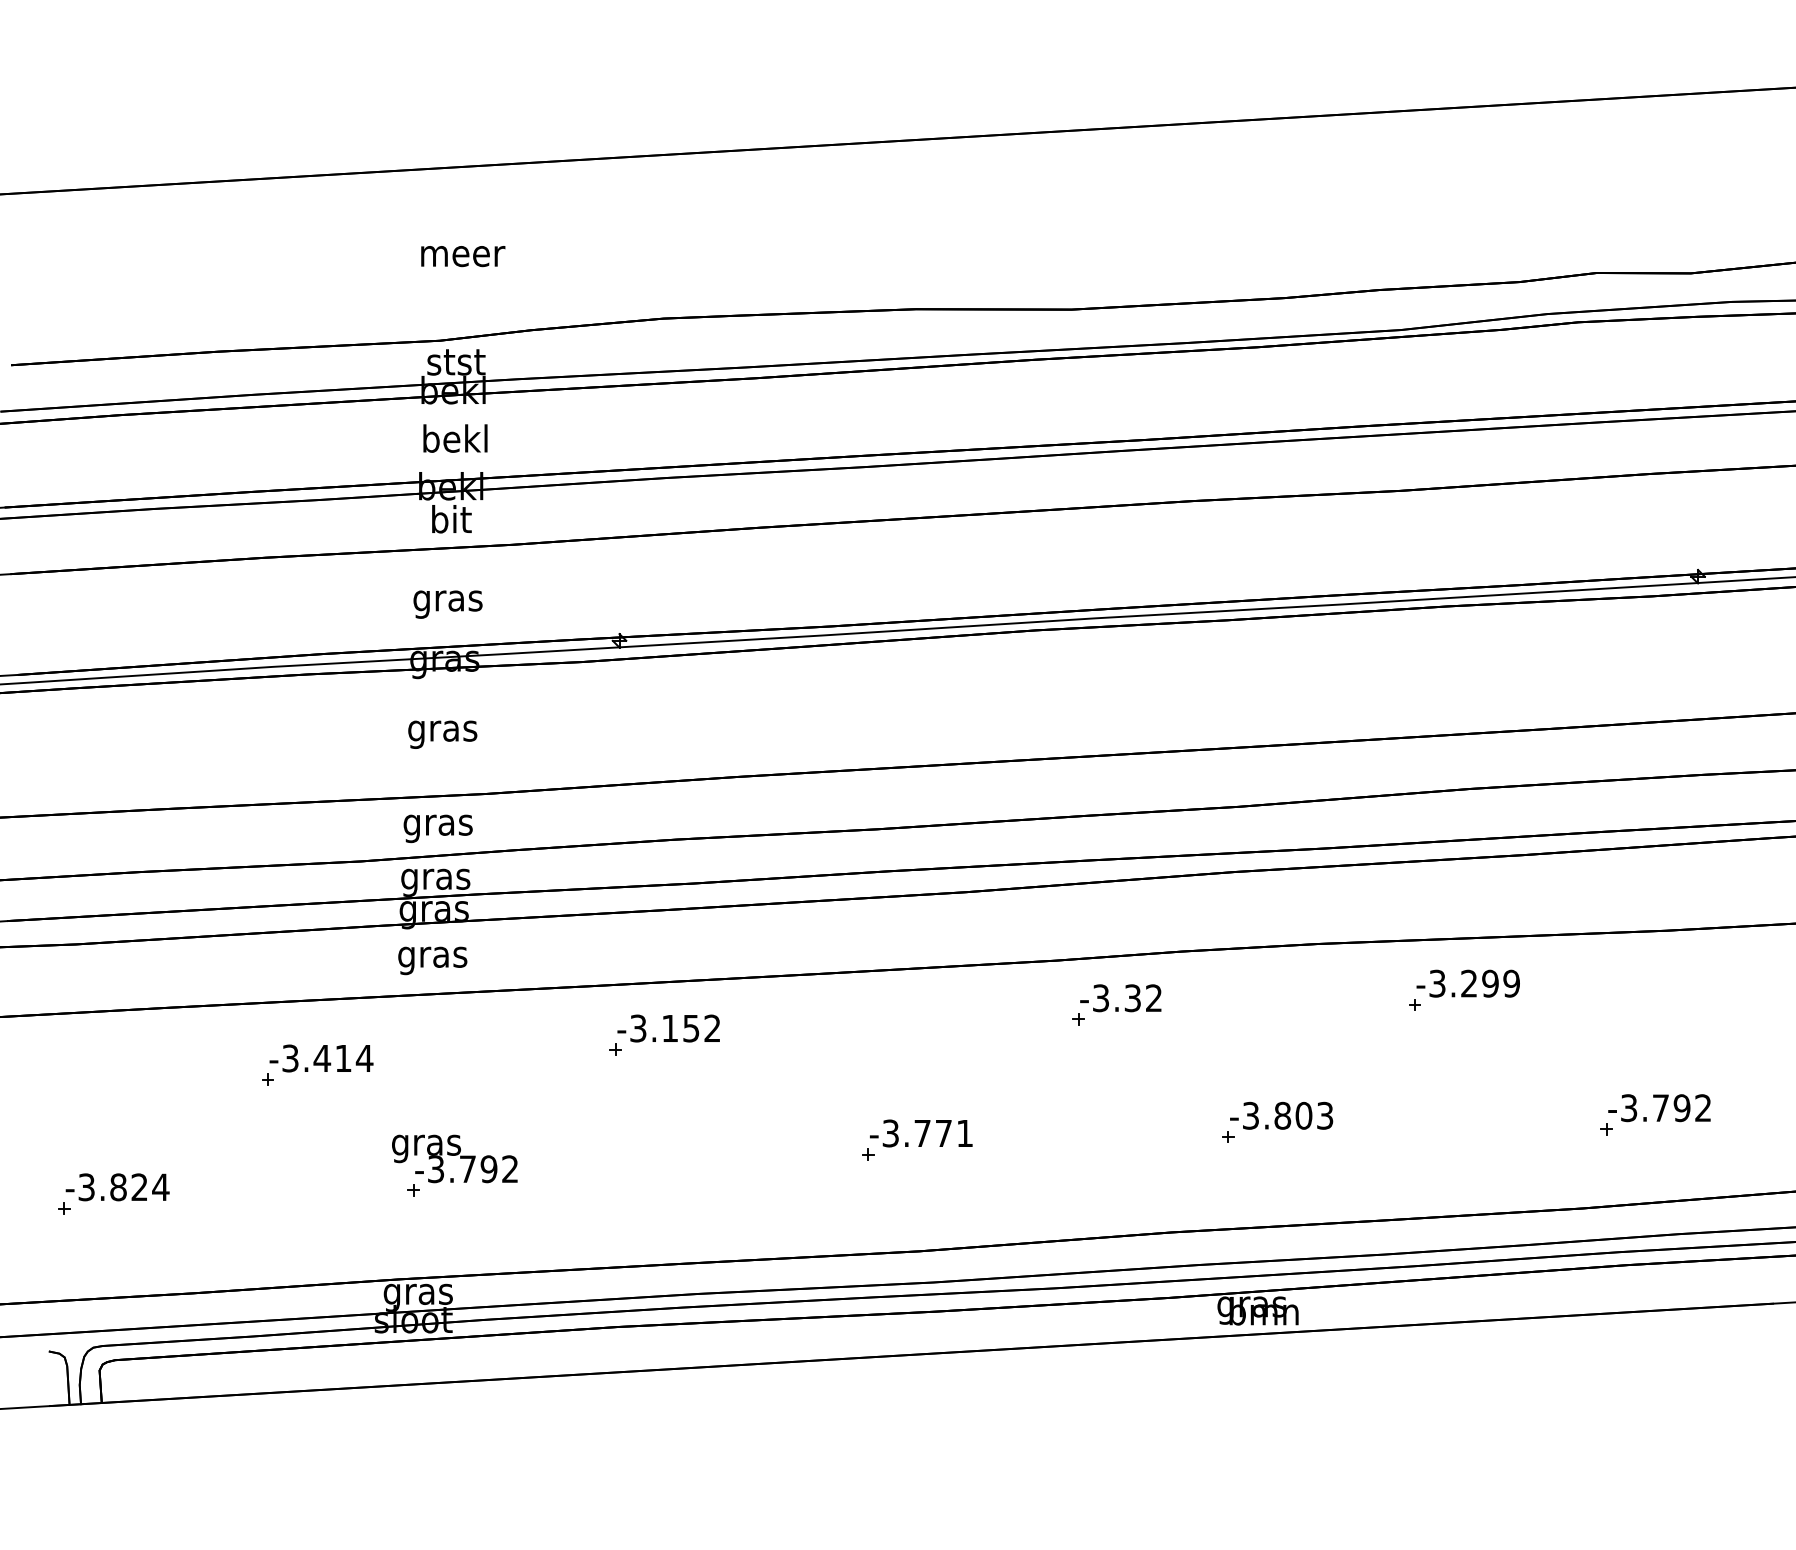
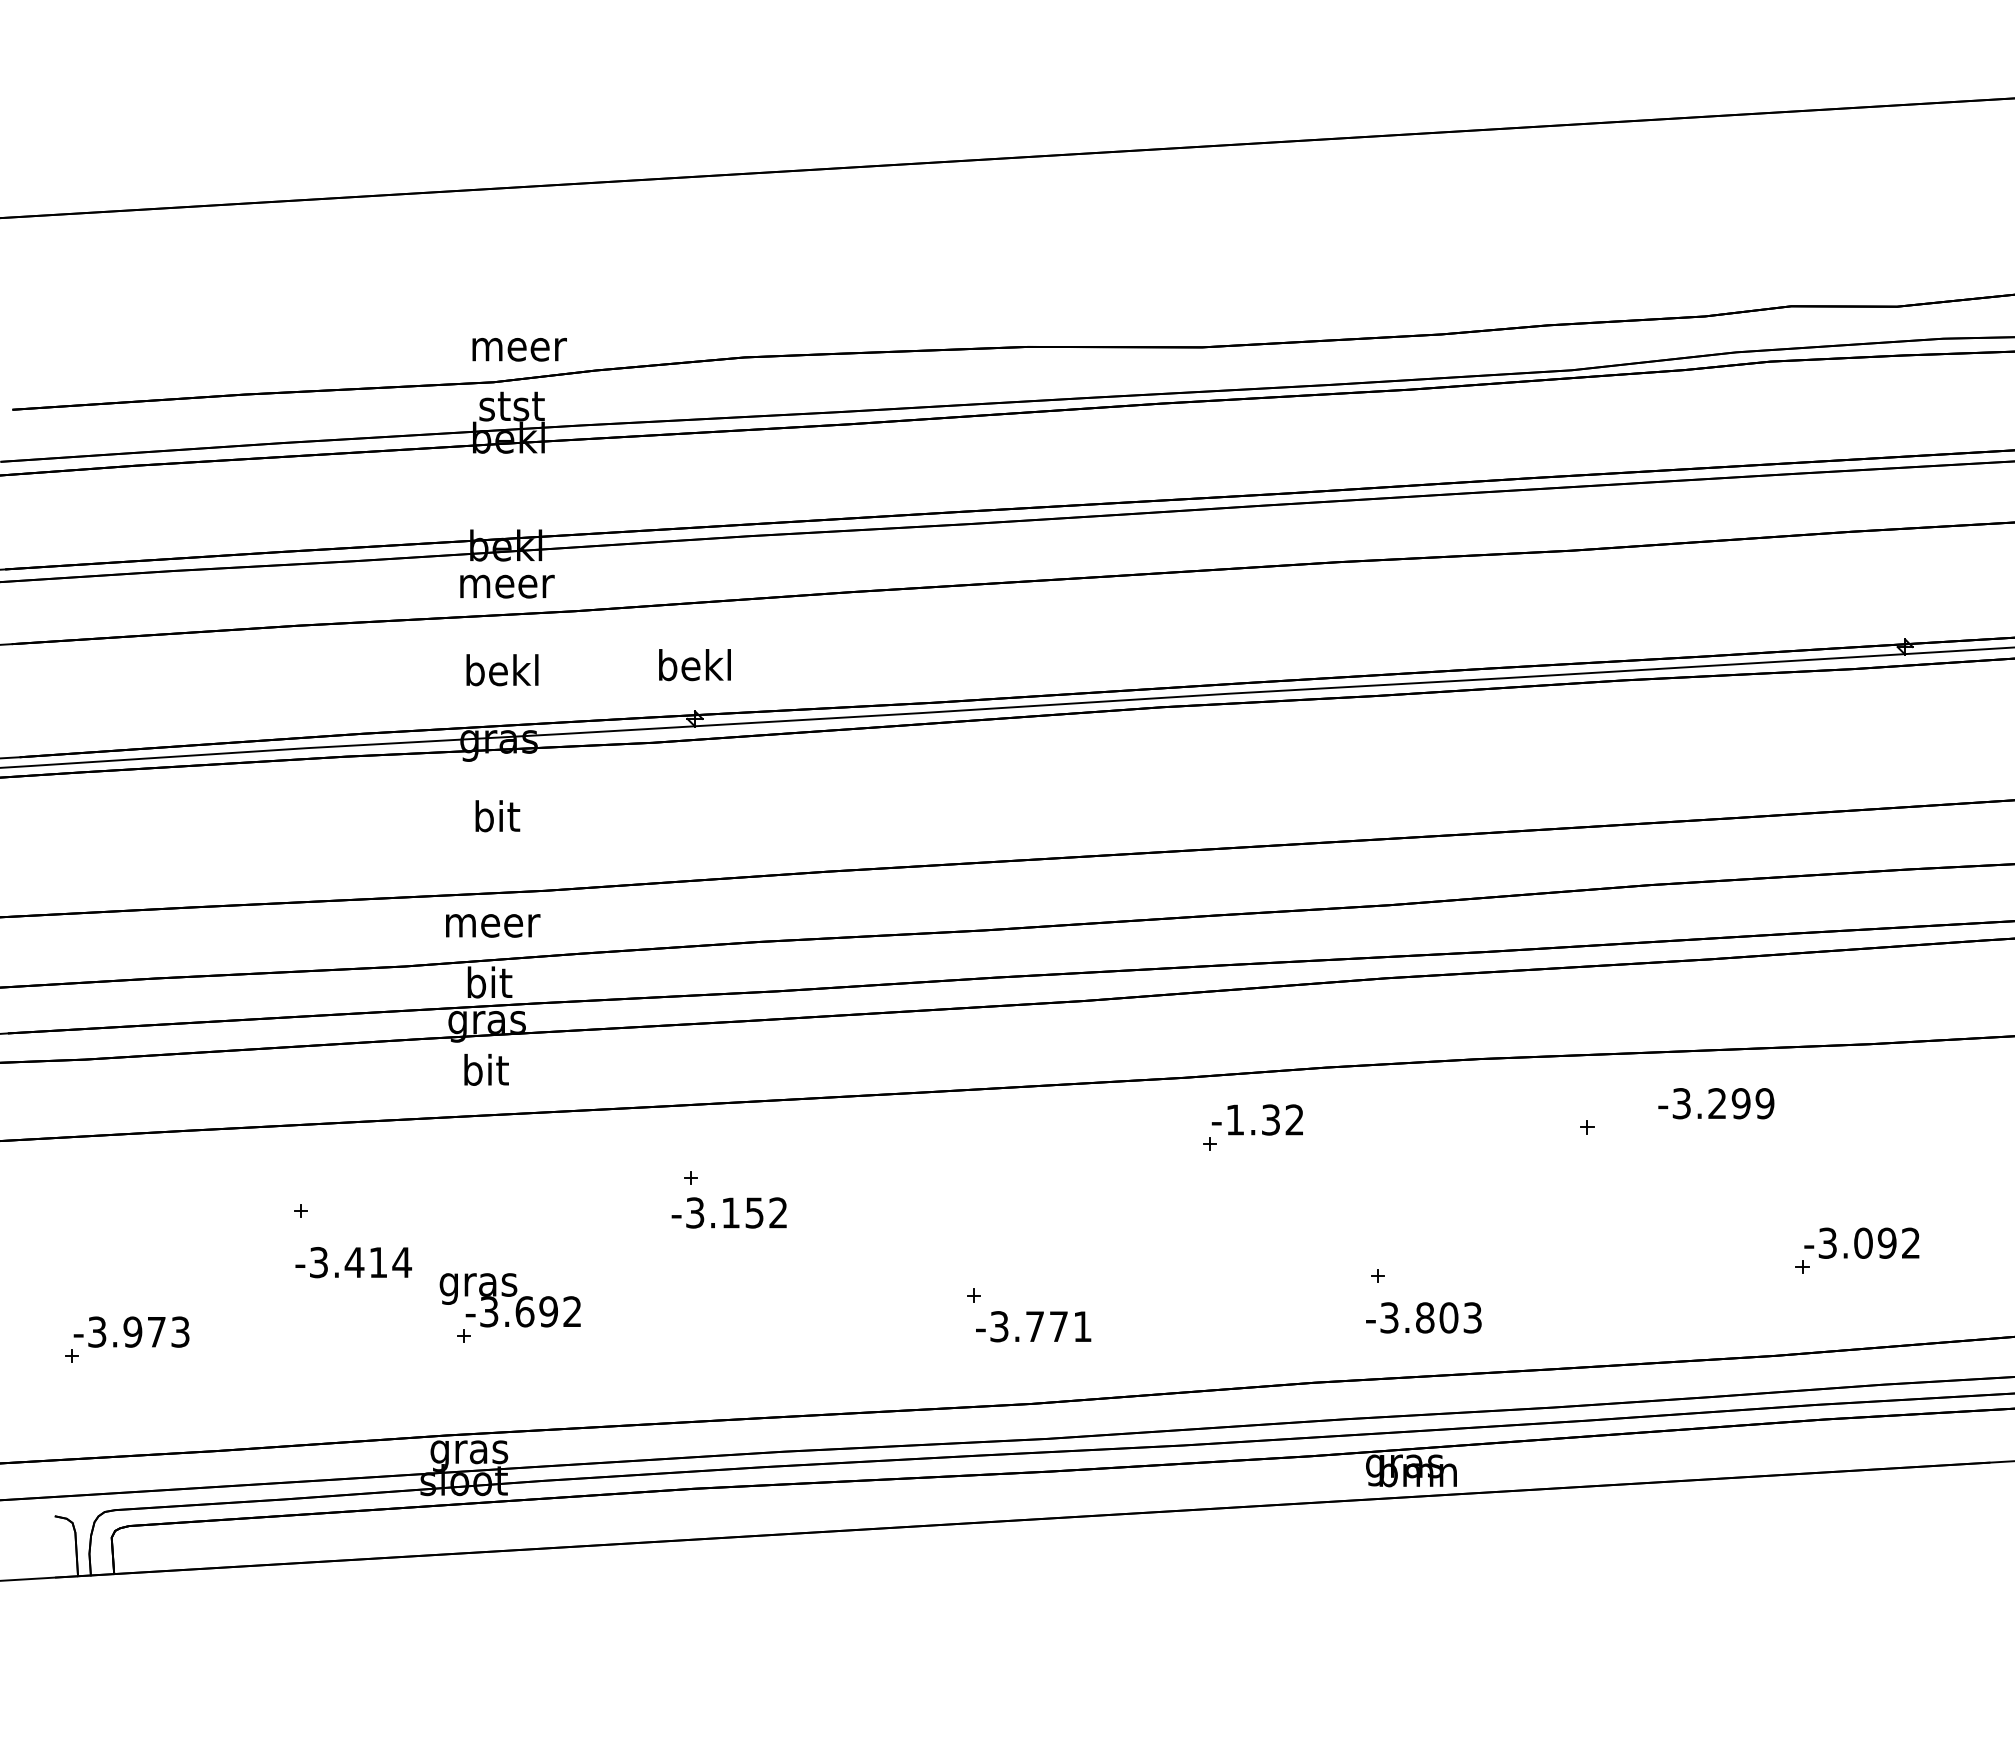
text: (463, 256) -> (519, 349), moved
text: (455, 438) -> (694, 665), moved
text: (452, 519) -> (507, 582), bit -> meer
text: (447, 601) -> (502, 674), gras -> bekl
text: (442, 731) -> (496, 820), gras -> bit
text: (439, 828) -> (493, 929), gras -> meer
text: (435, 879) -> (488, 986), gras -> bit
text: (432, 956) -> (485, 1073), gras -> bit
text: (1468, 983) -> (1716, 1103), moved
text: (1101, 997) -> (1235, 1119), -3.32 -> -1.32
text: (668, 1028) -> (728, 1212), moved
text: (321, 1058) -> (353, 1262), moved
text: (1660, 1107) -> (1863, 1242), -3.792 -> -3.092
text: (1281, 1115) -> (1423, 1317), moved
text: (921, 1133) -> (1033, 1326), moved
text: (467, 1168) -> (524, 1311), -3.792 -> -3.692
text: (139, 1186) -> (156, 1331), -3.824 -> -3.973

